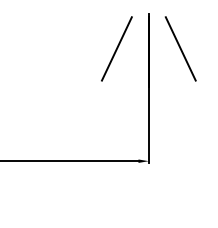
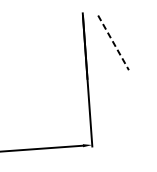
line: (116, 48) -> (56, 46), removed
line: (180, 49) -> (113, 43), solid -> dashed

